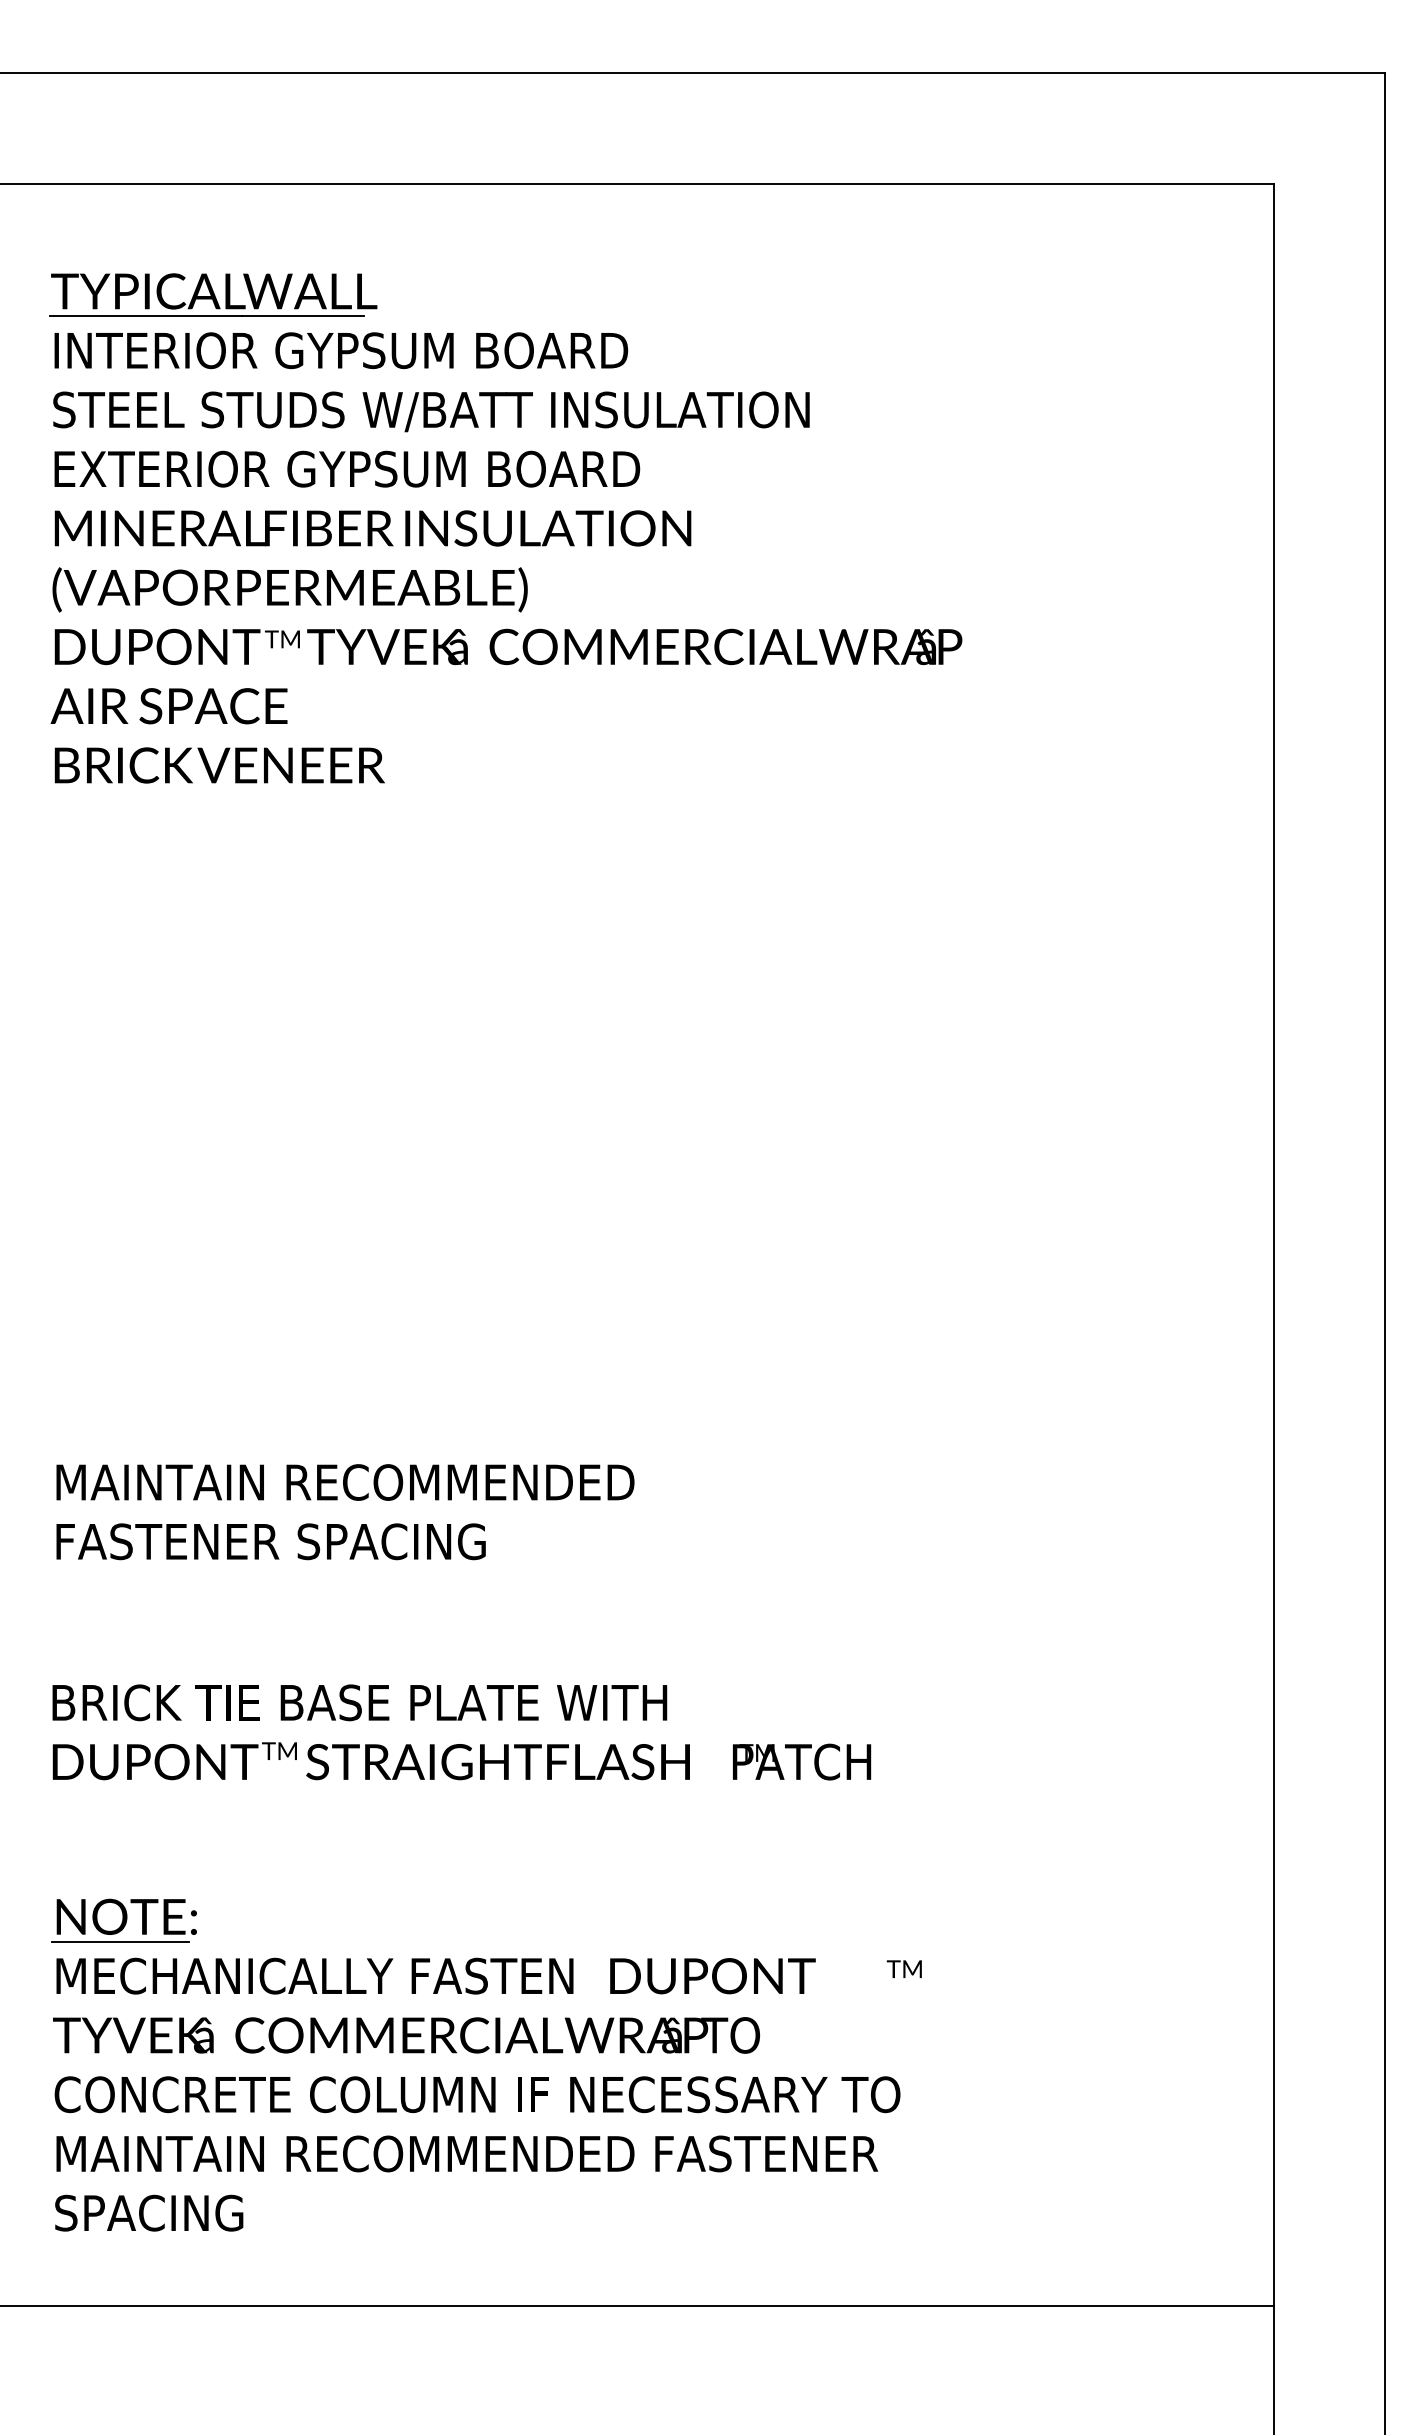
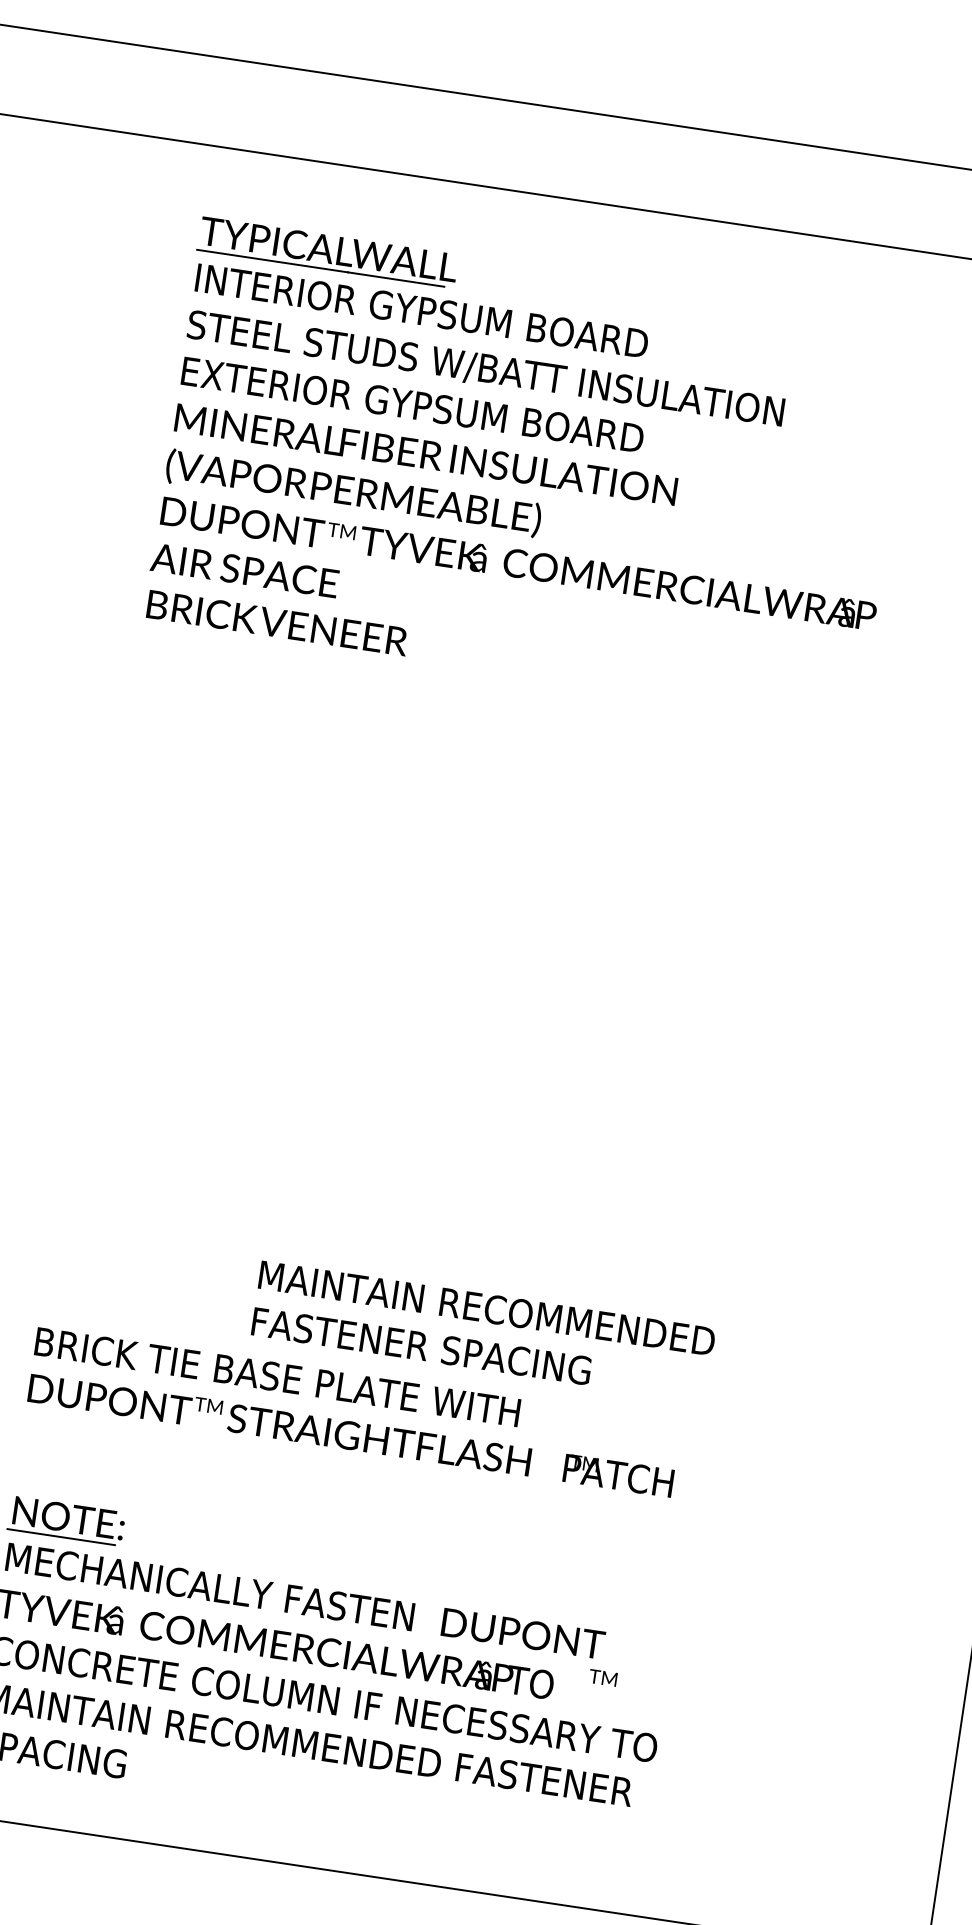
text: (345, 1512) -> (483, 1332), moved
text: (903, 1968) -> (602, 1677), moved

